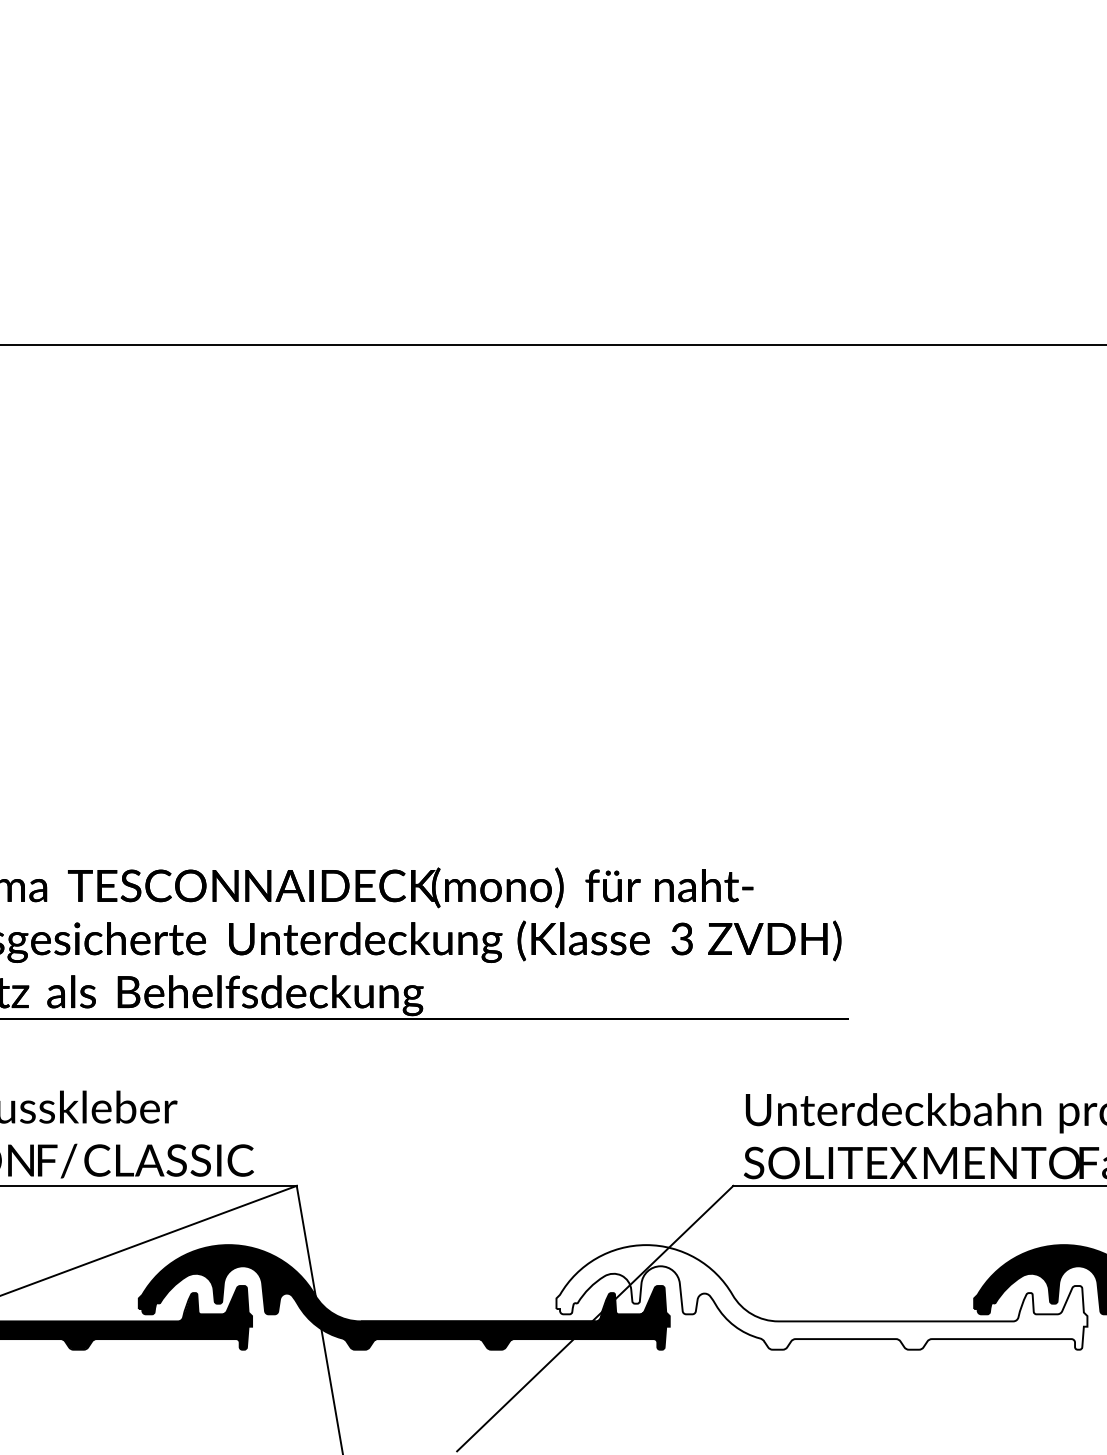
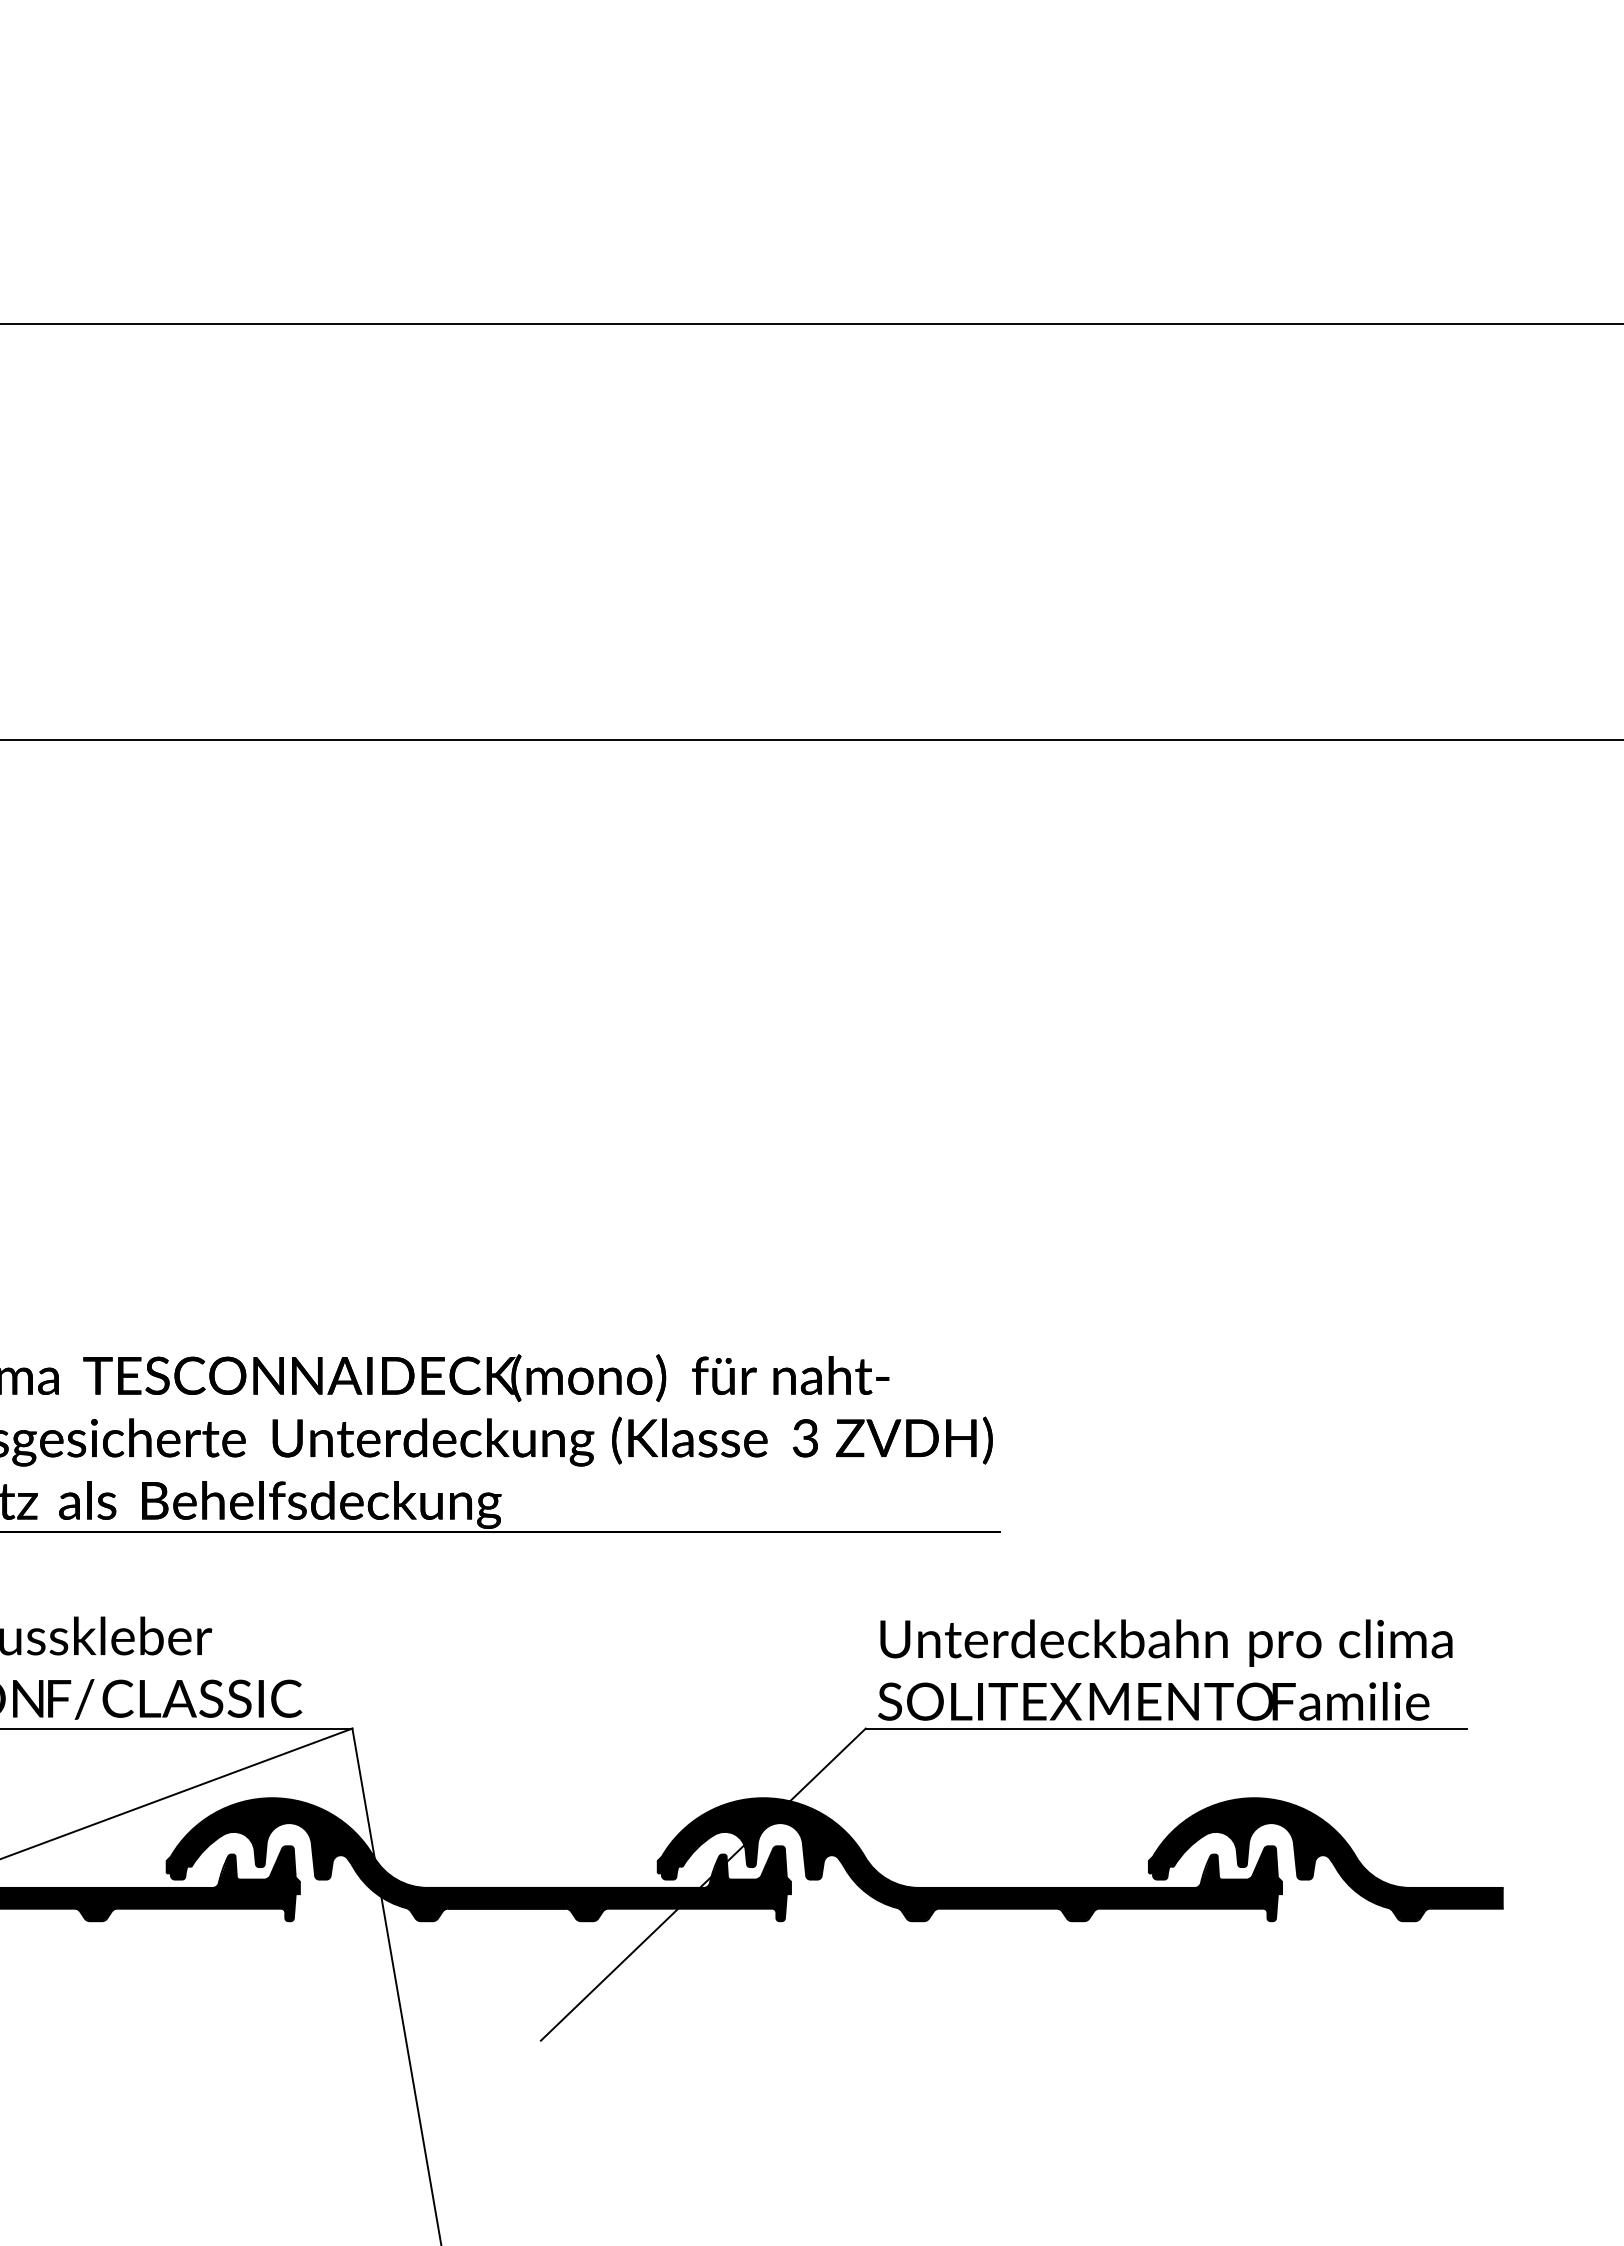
fill: (821, 1297) -> (969, 1859), added

